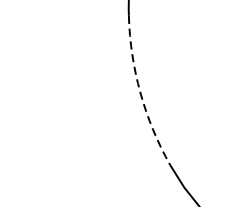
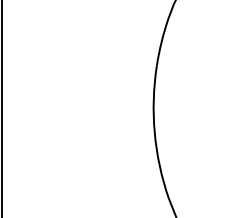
arc: (140, 92) -> (154, 132), dashed -> solid

